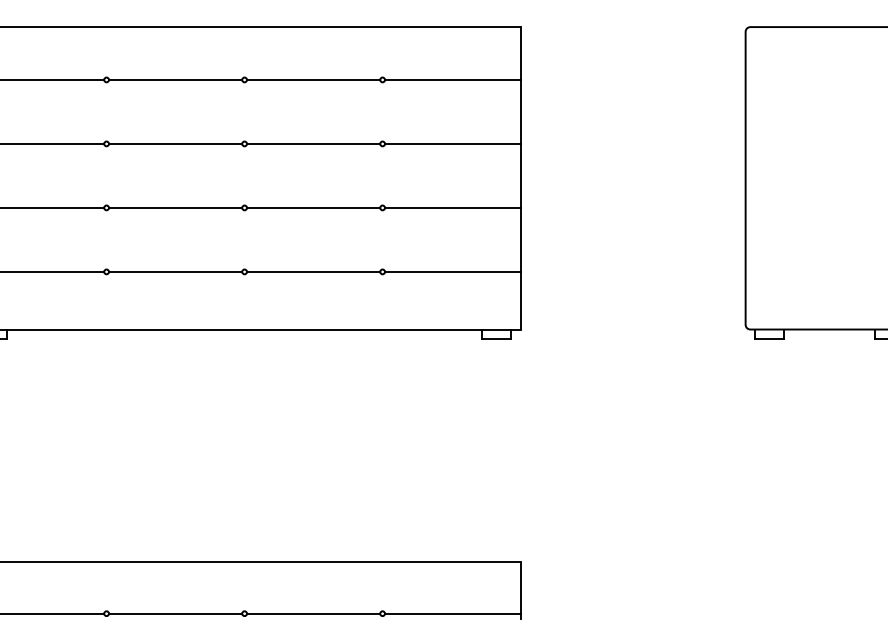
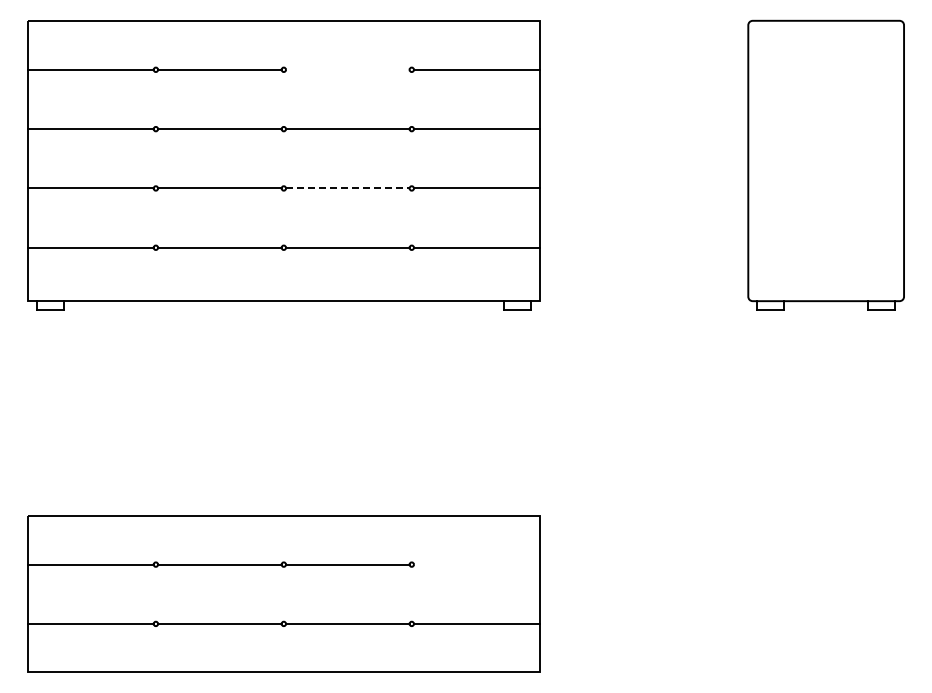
line: (313, 79) -> (347, 69), removed
line: (313, 207) -> (347, 188), solid -> dashed
line: (452, 613) -> (476, 564), removed

